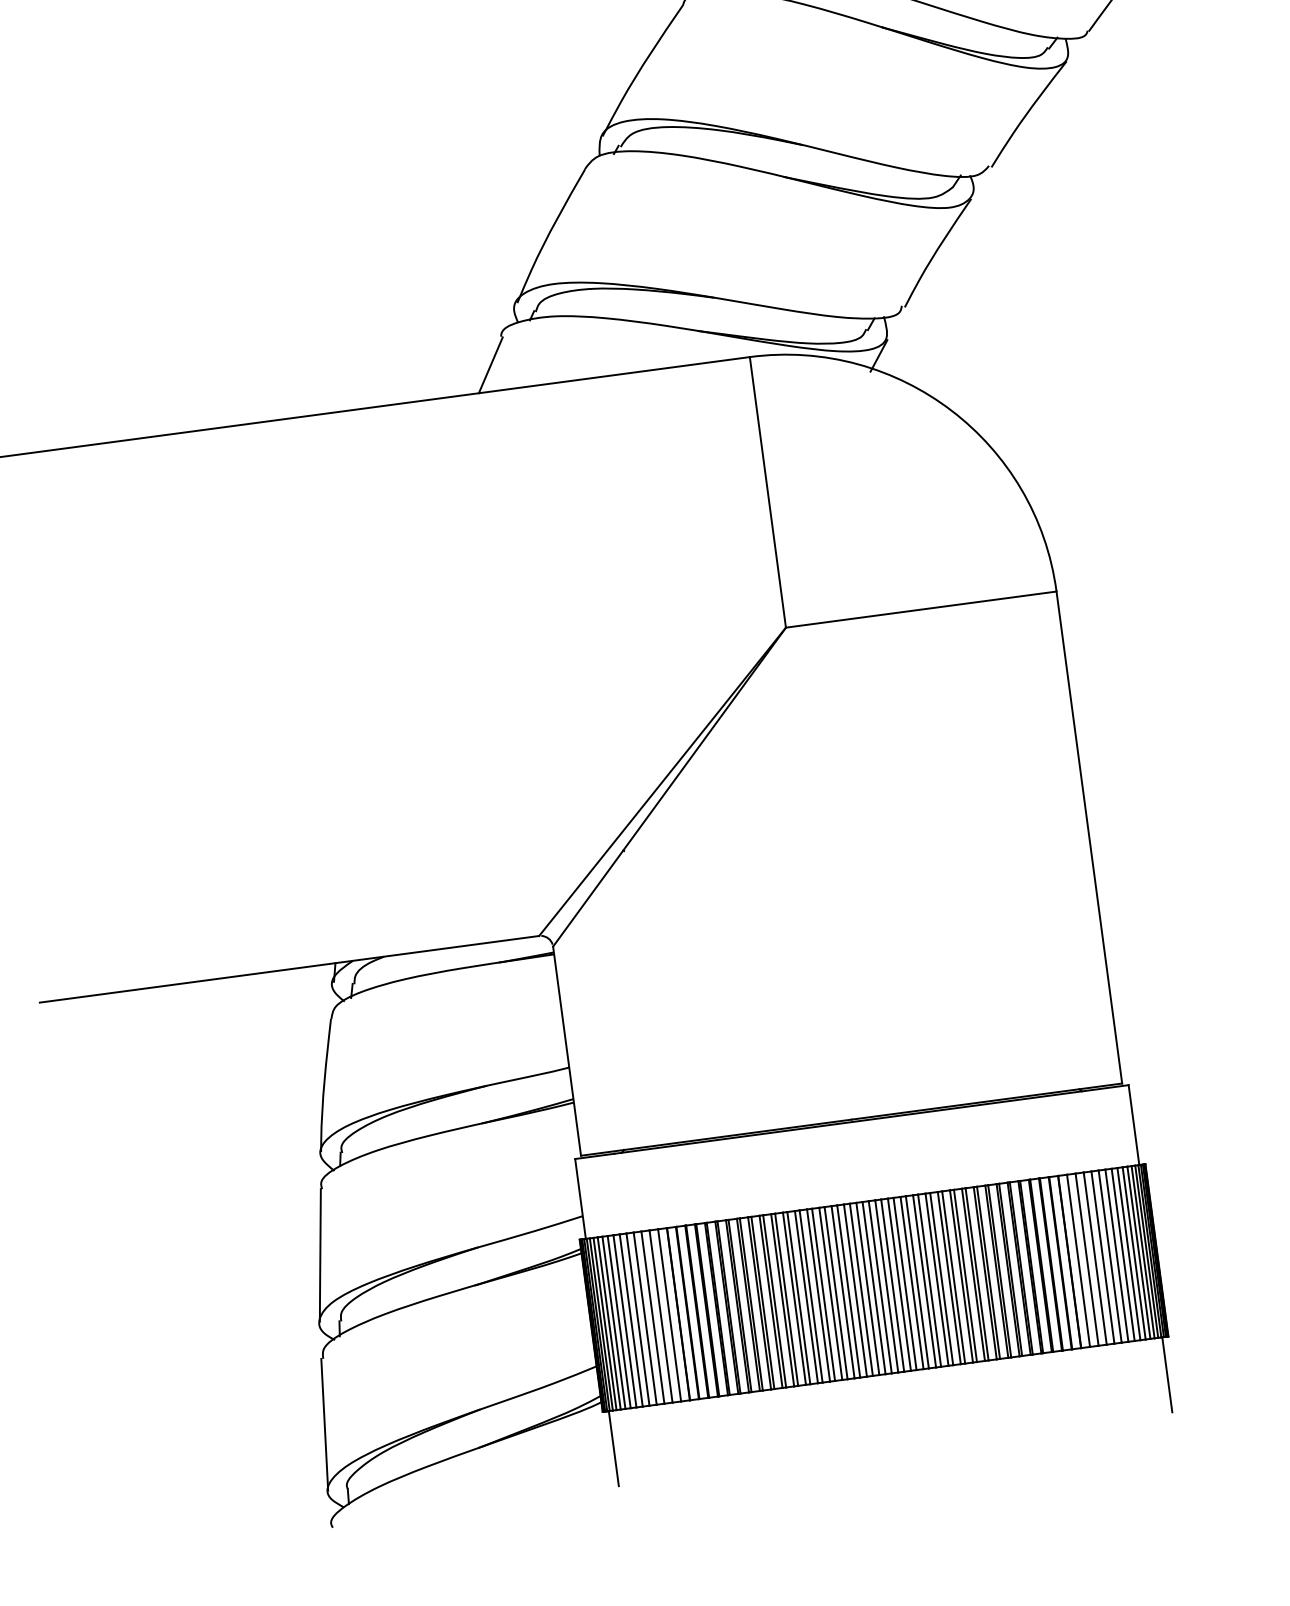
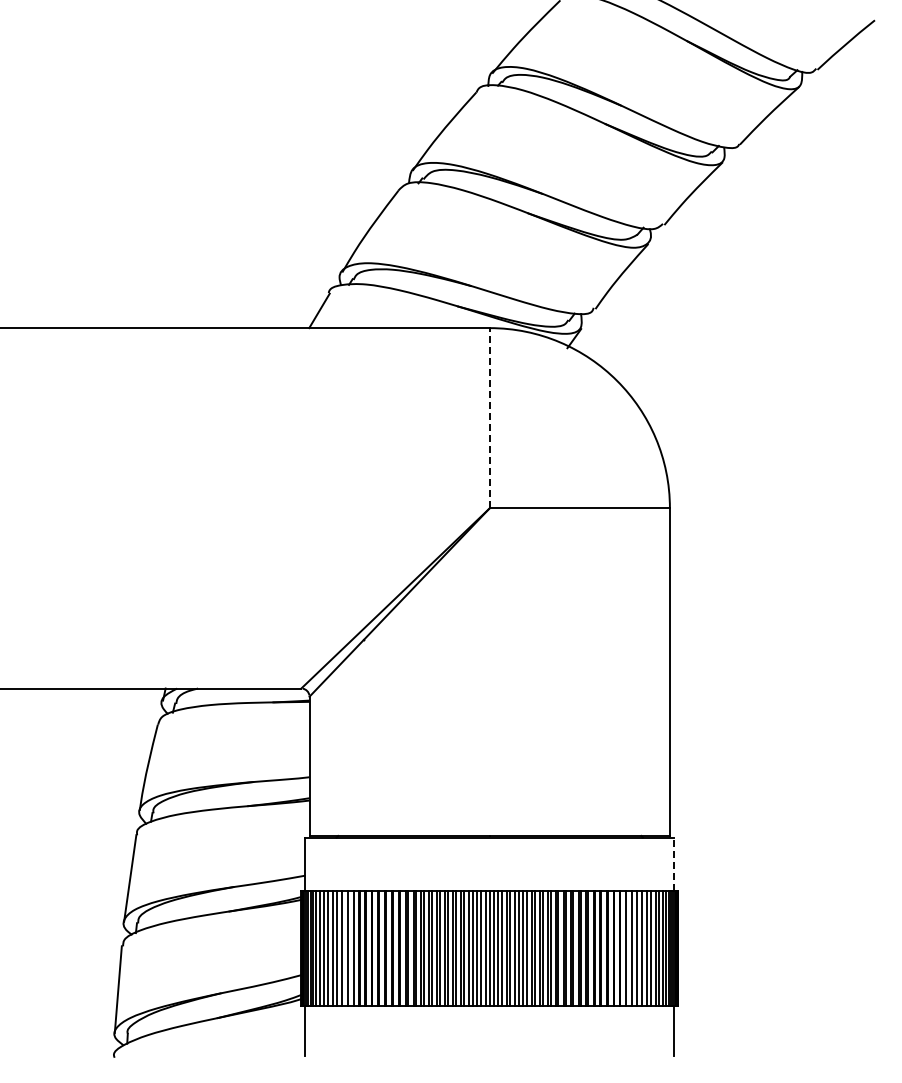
line: (767, 491) -> (489, 417), solid -> dashed
line: (1134, 1125) -> (674, 864), solid -> dashed

